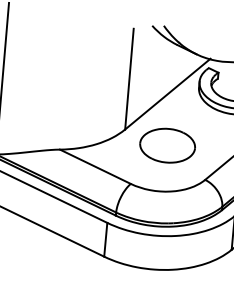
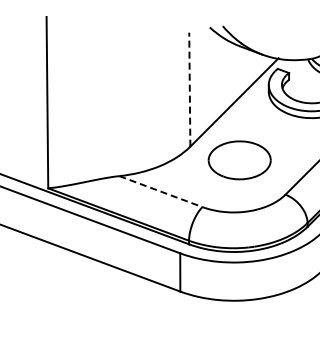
line: (129, 78) -> (189, 89), solid -> dashed
line: (95, 166) -> (161, 191), solid -> dashed

